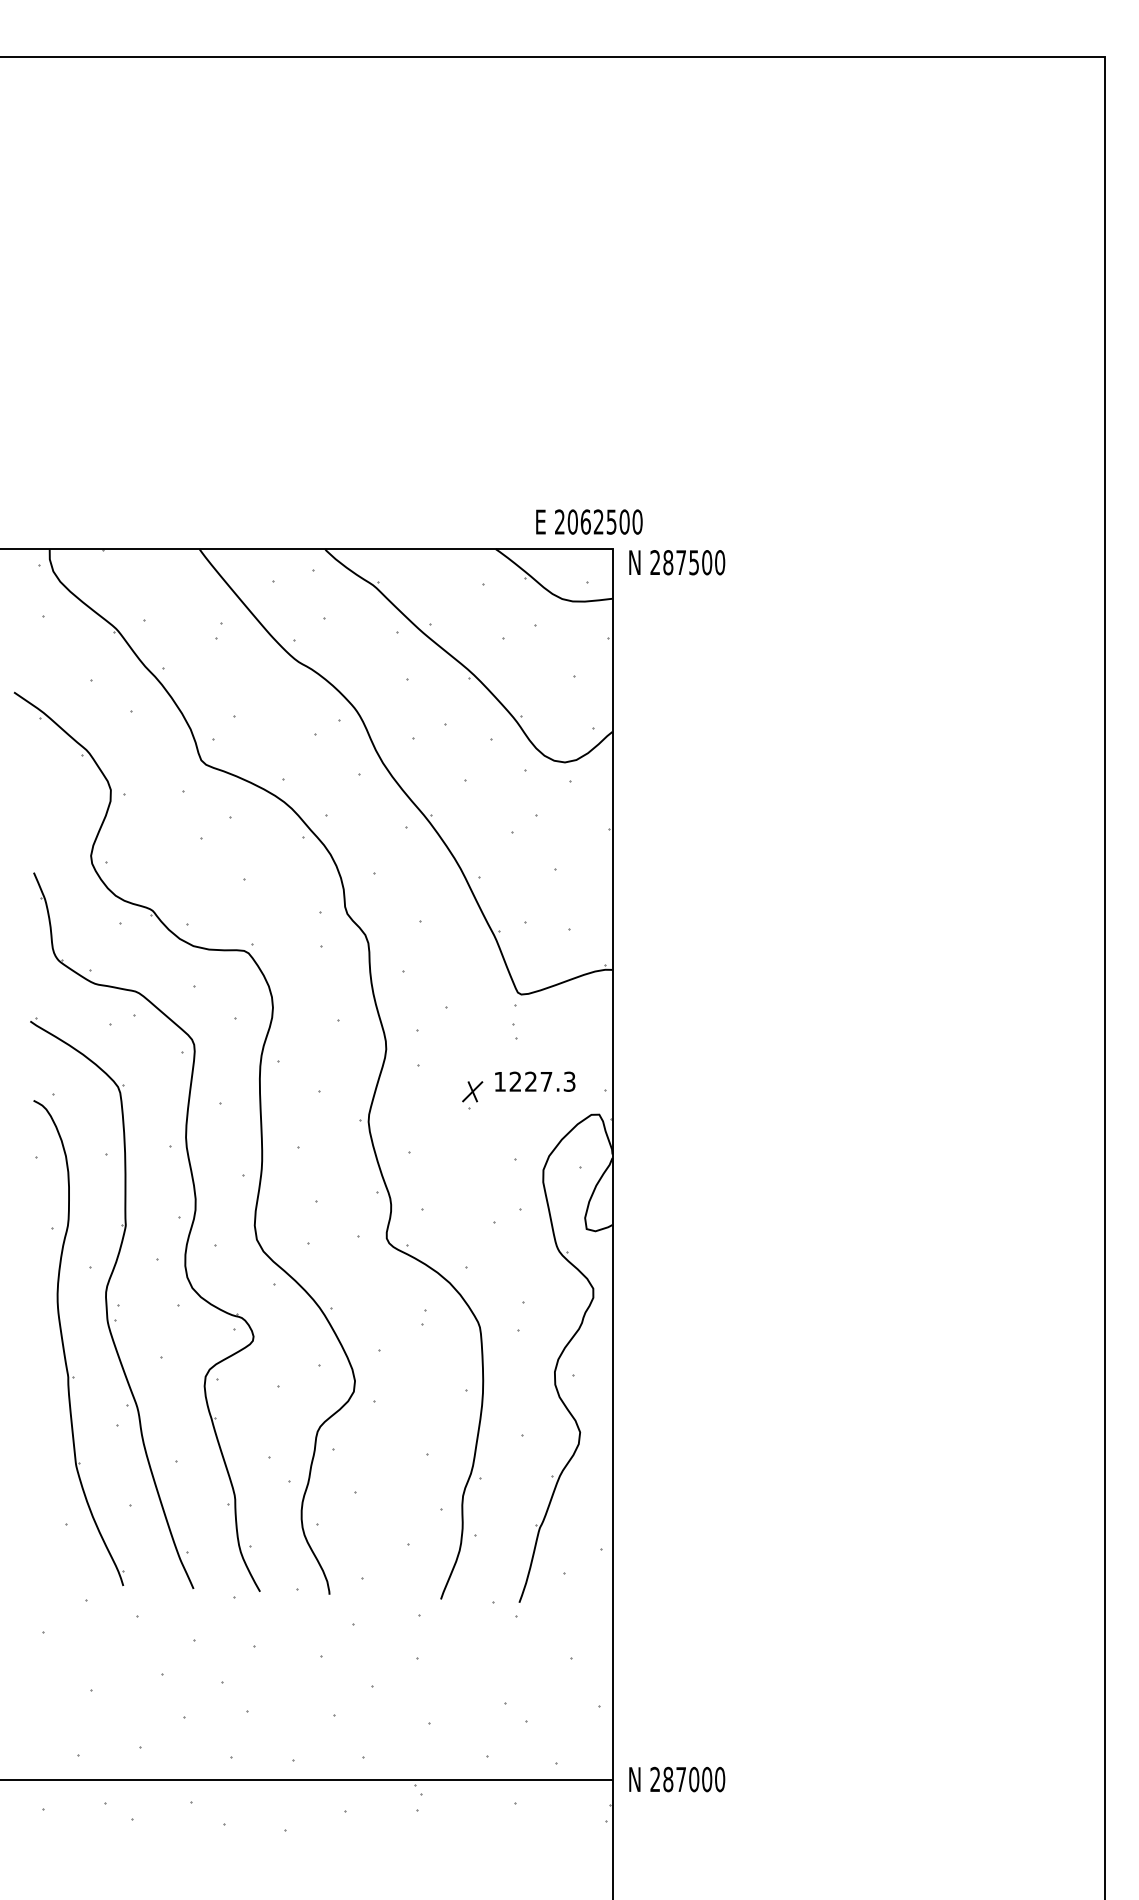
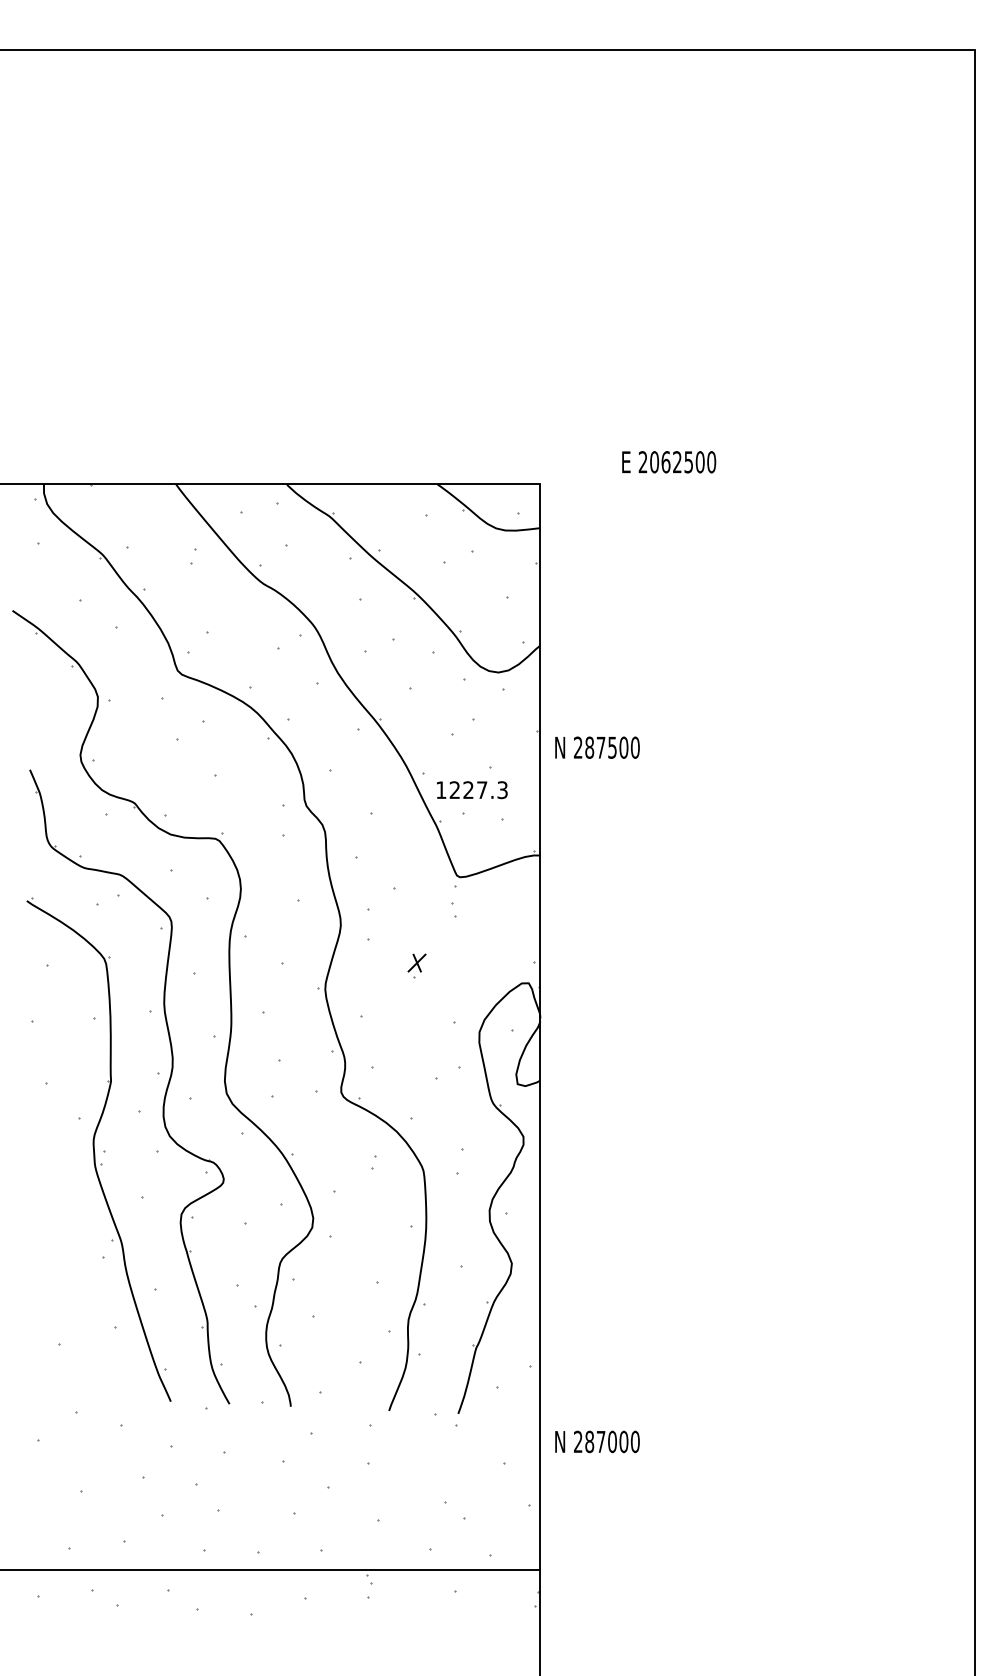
text: (589, 521) -> (669, 461), moved
text: (677, 562) -> (597, 747), moved
text: (535, 1081) -> (472, 789), moved
part: (64, 1346) -> (56, 1187), removed
text: (677, 1779) -> (597, 1441), moved

